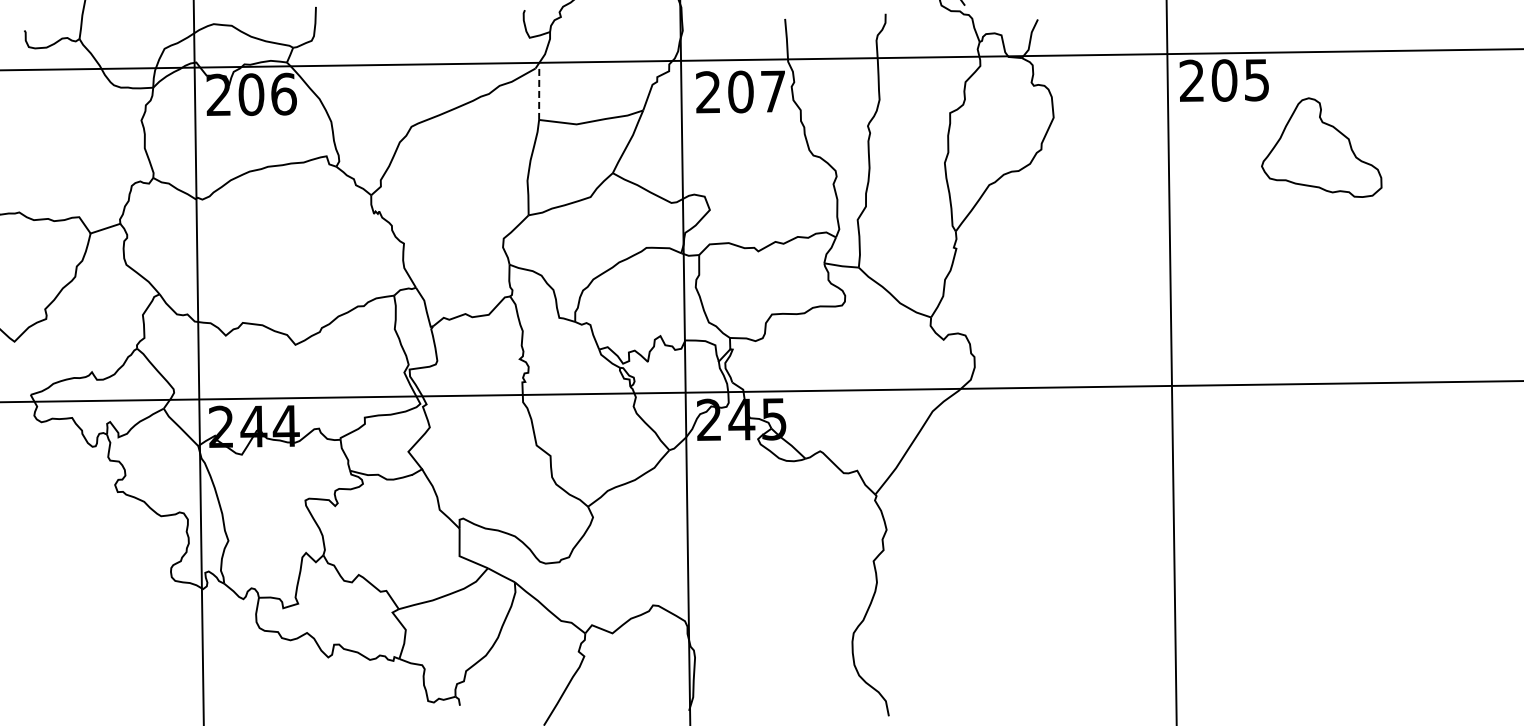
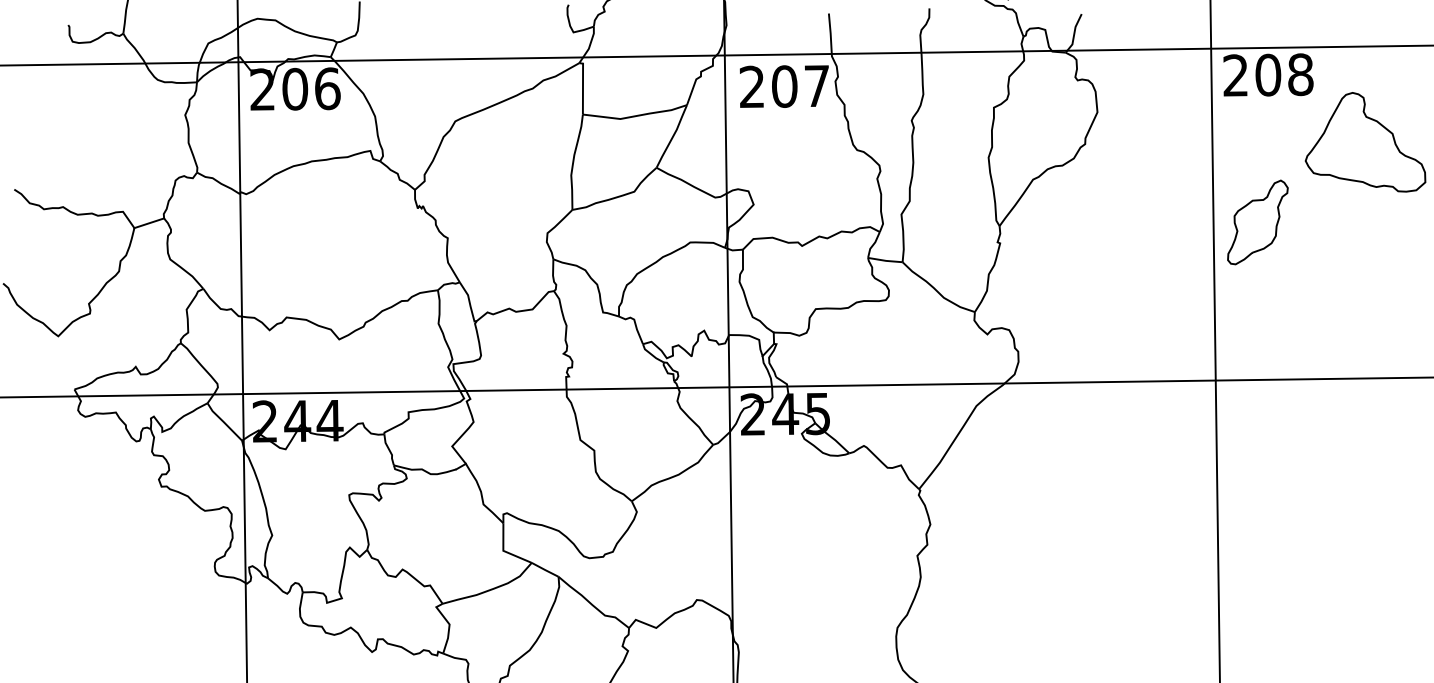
text: (1256, 79) -> (1300, 74), 205 -> 208
line: (539, 92) -> (583, 87), dashed -> solid
part: (1213, 227) -> (1257, 222), added

